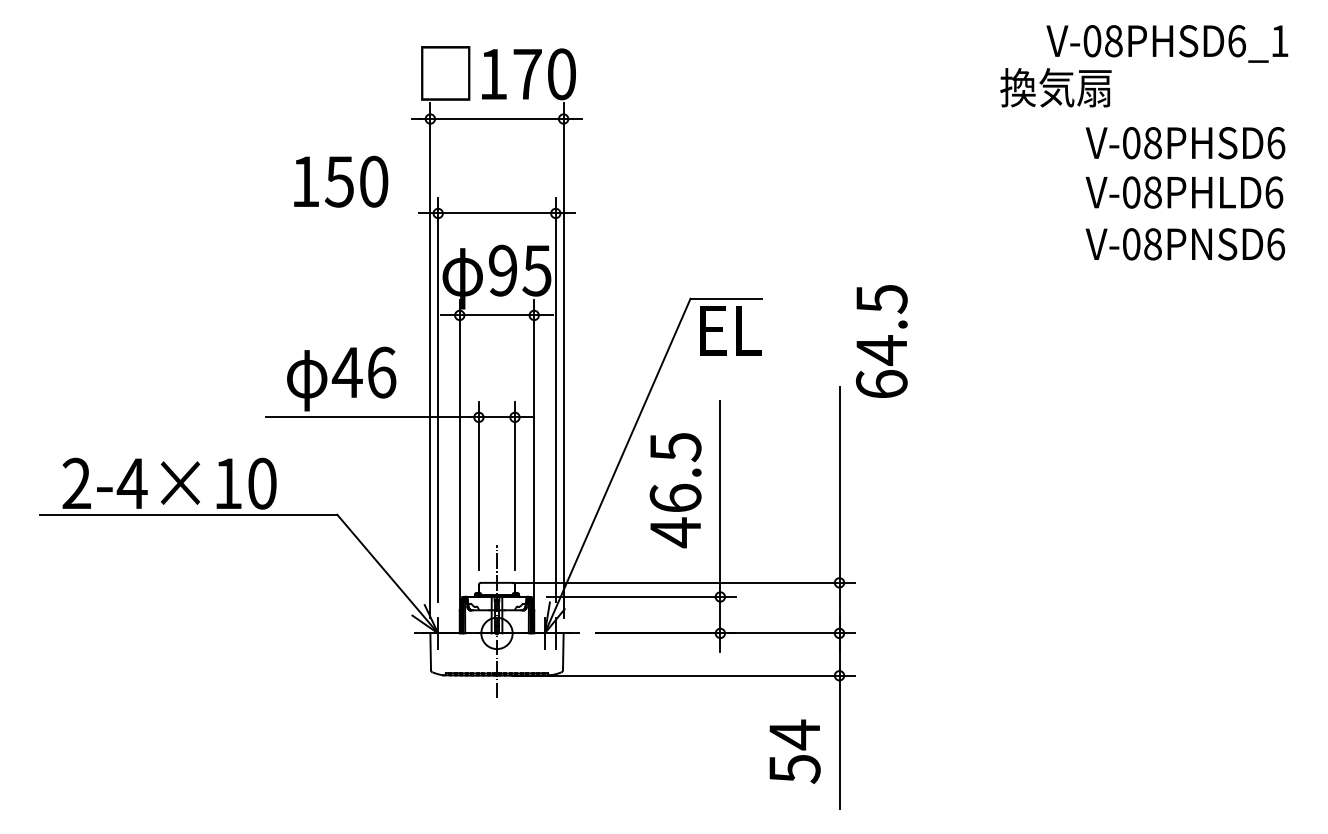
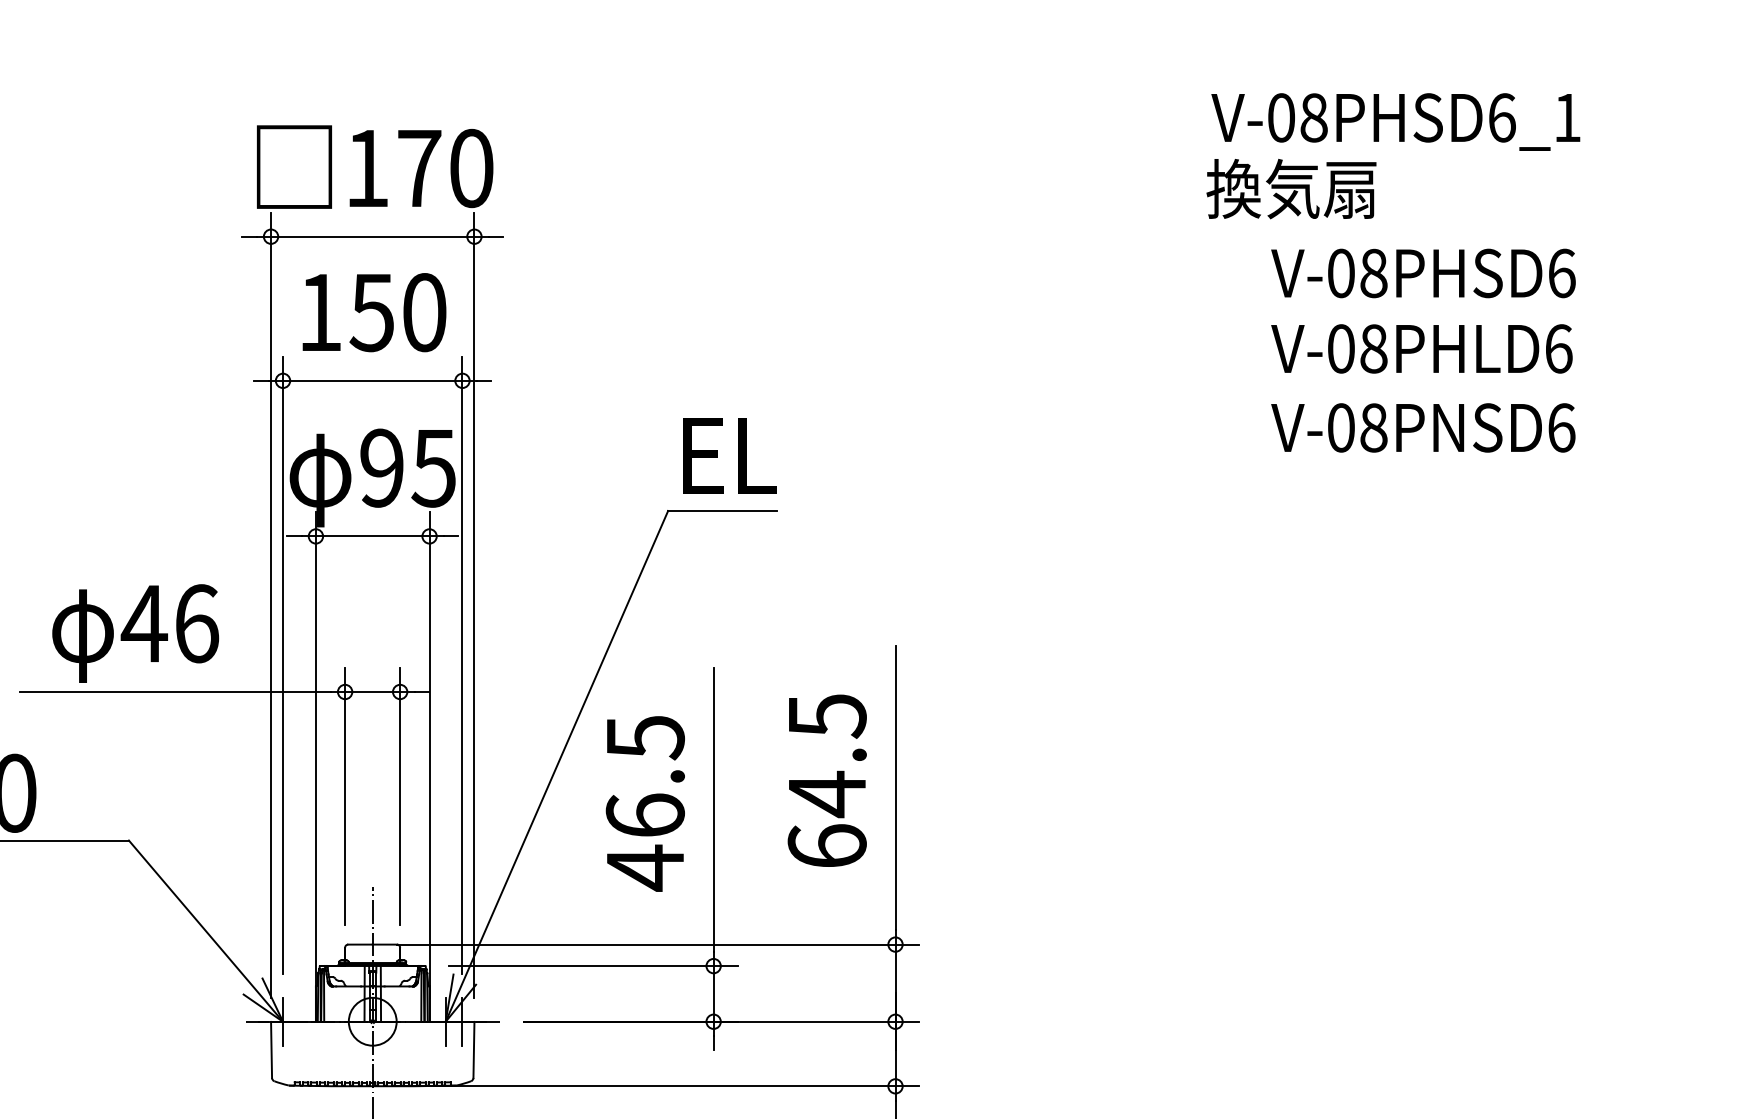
text: (1055, 87) -> (1290, 188), moved
text: (341, 181) -> (375, 312), moved
text: (730, 330) -> (729, 455), moved
text: (881, 341) -> (826, 780), moved

